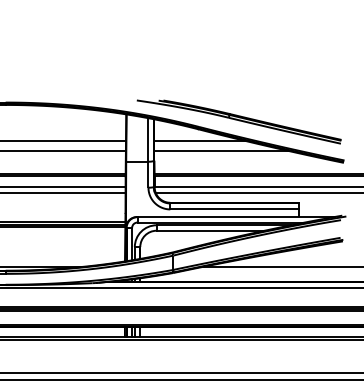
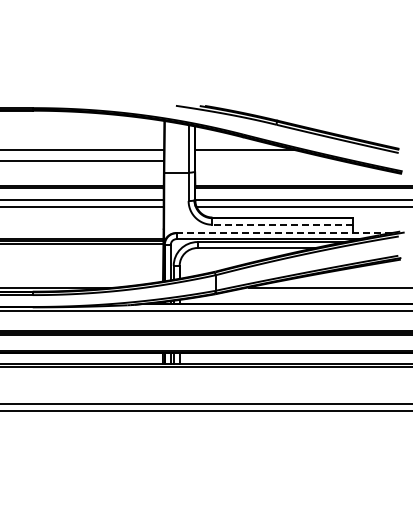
line: (221, 151) -> (268, 161), removed
line: (234, 209) -> (282, 224), solid -> dashed
line: (235, 217) -> (283, 233), solid -> dashed

